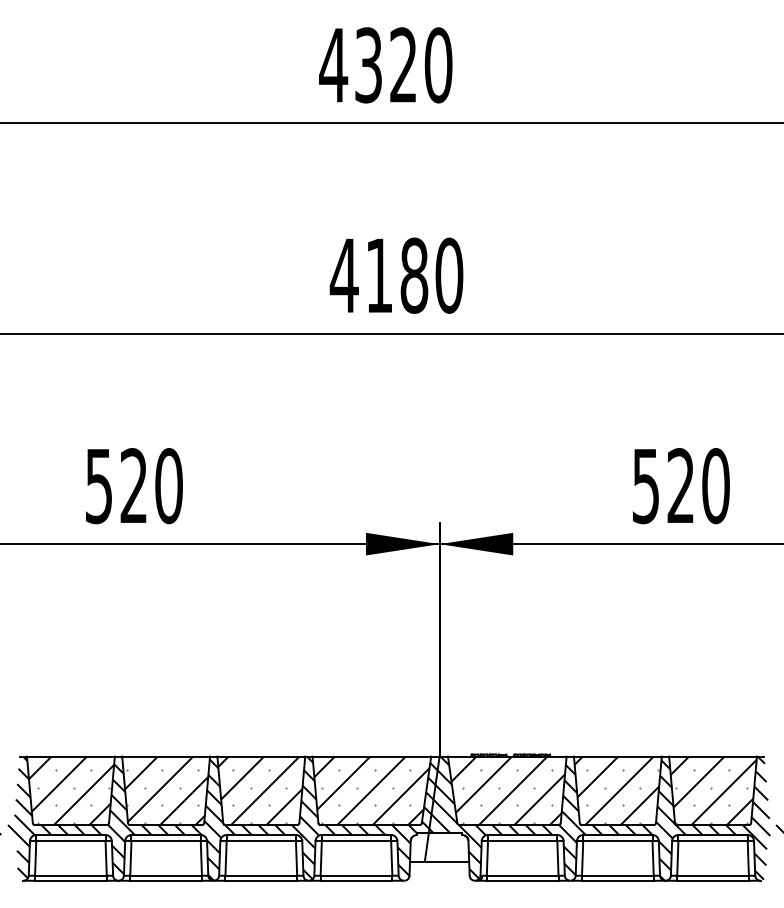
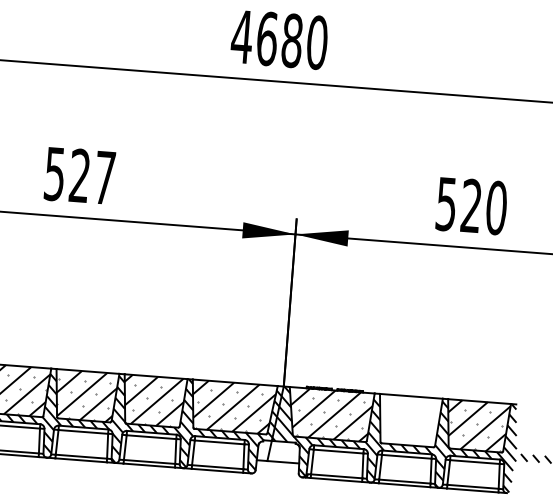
text: (379, 275) -> (267, 38), 4180 -> 4680
text: (168, 486) -> (104, 178), 520 -> 527
hatch: (616, 790) -> (408, 420), removed

